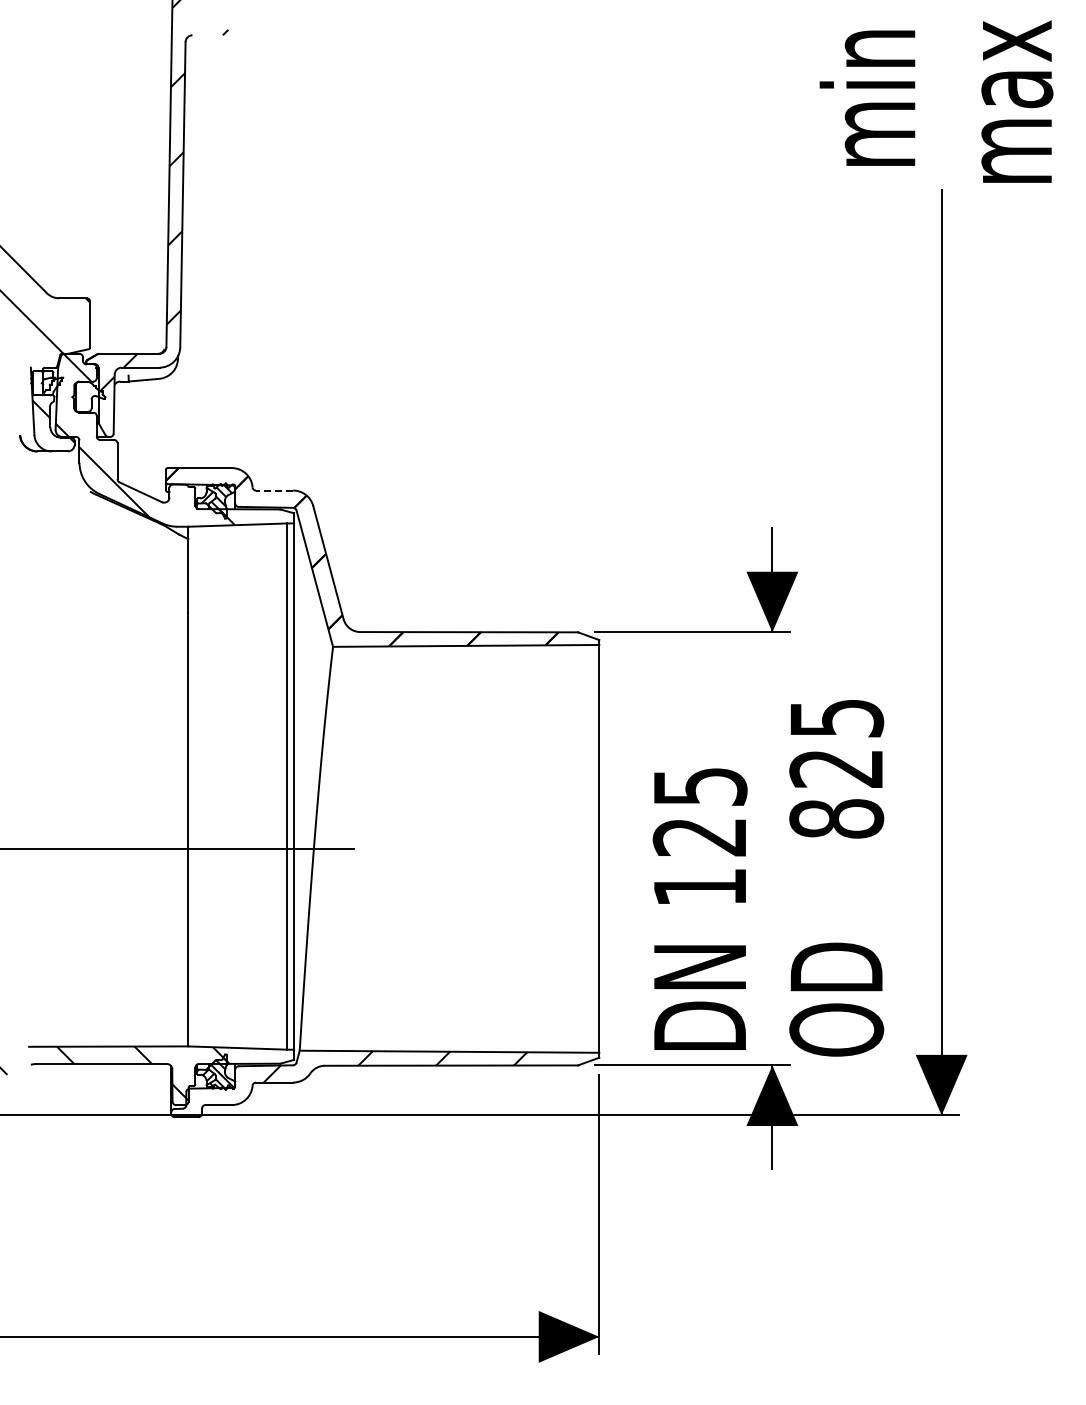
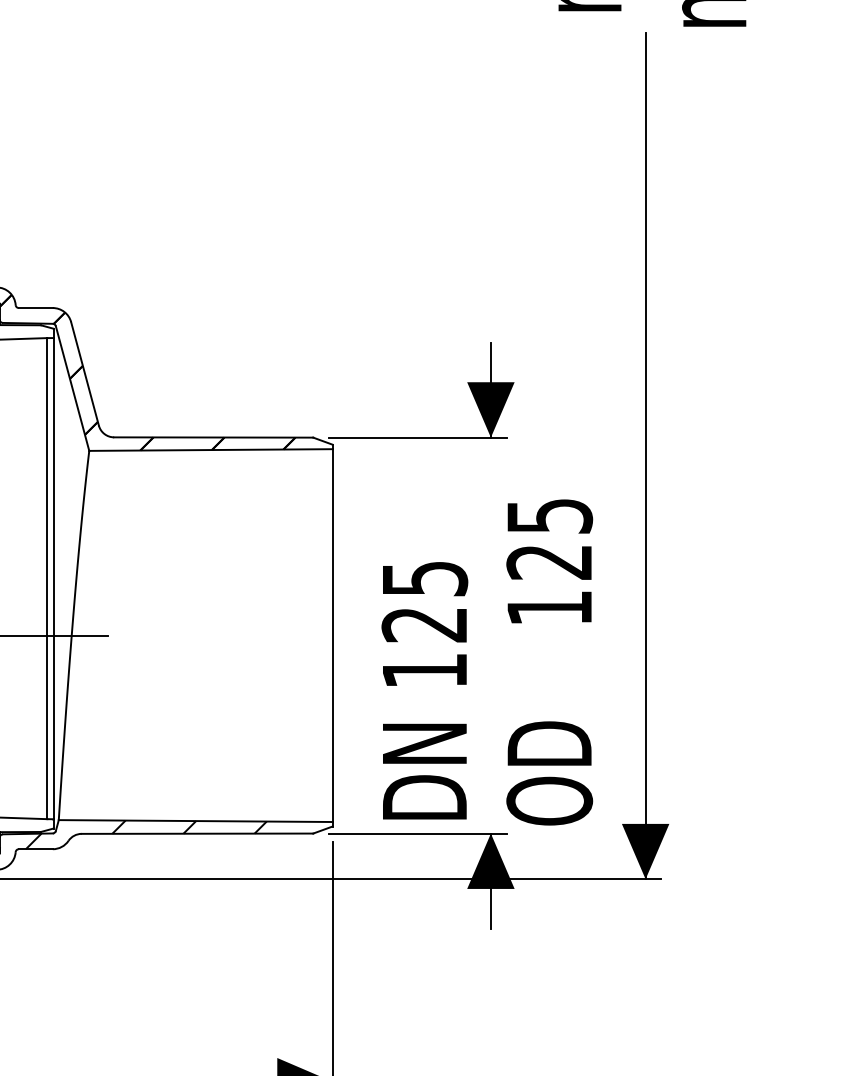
line: (274, 490) -> (35, 307), dashed -> solid
text: (836, 818) -> (549, 607), 825 -> 125

